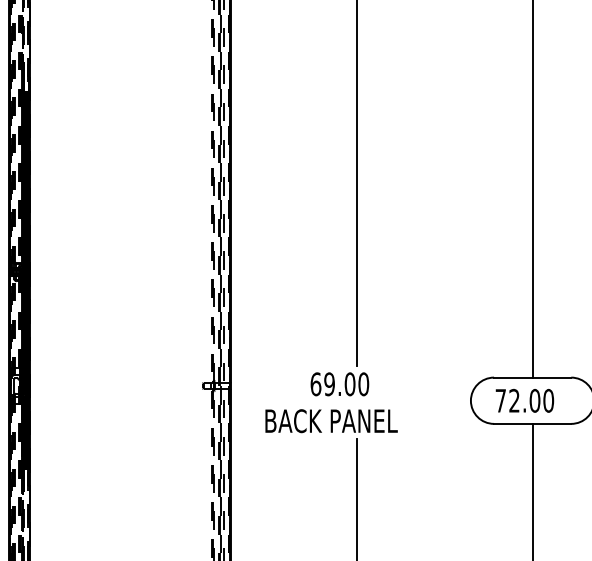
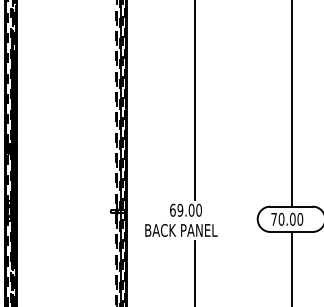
text: (514, 401) -> (281, 219), 72.00 -> 70.00

